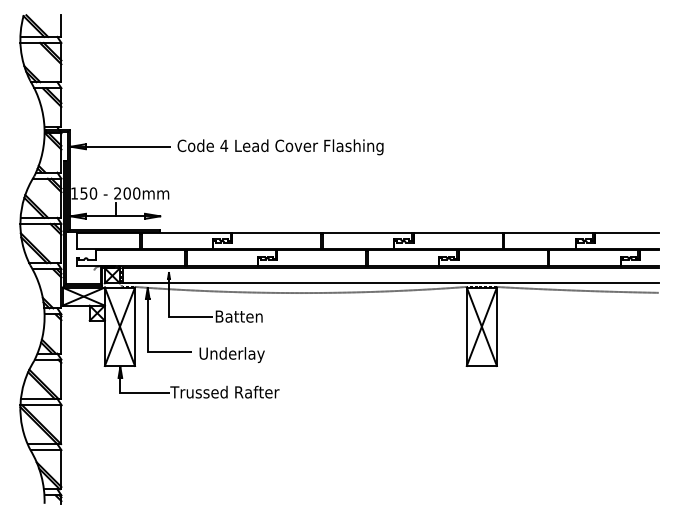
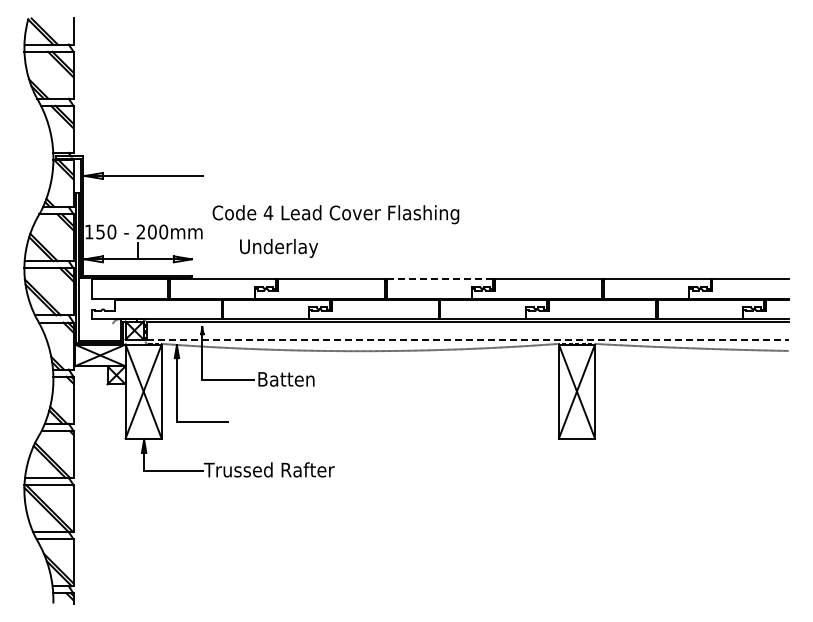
text: (280, 147) -> (335, 214), moved
line: (367, 233) -> (440, 279), solid -> dashed
line: (390, 283) -> (467, 339), solid -> dashed
text: (232, 354) -> (279, 247), moved

